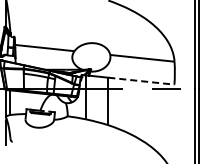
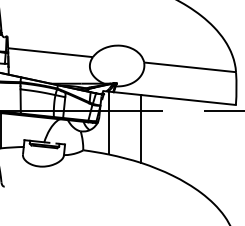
line: (141, 81) -> (188, 100), dashed -> solid

